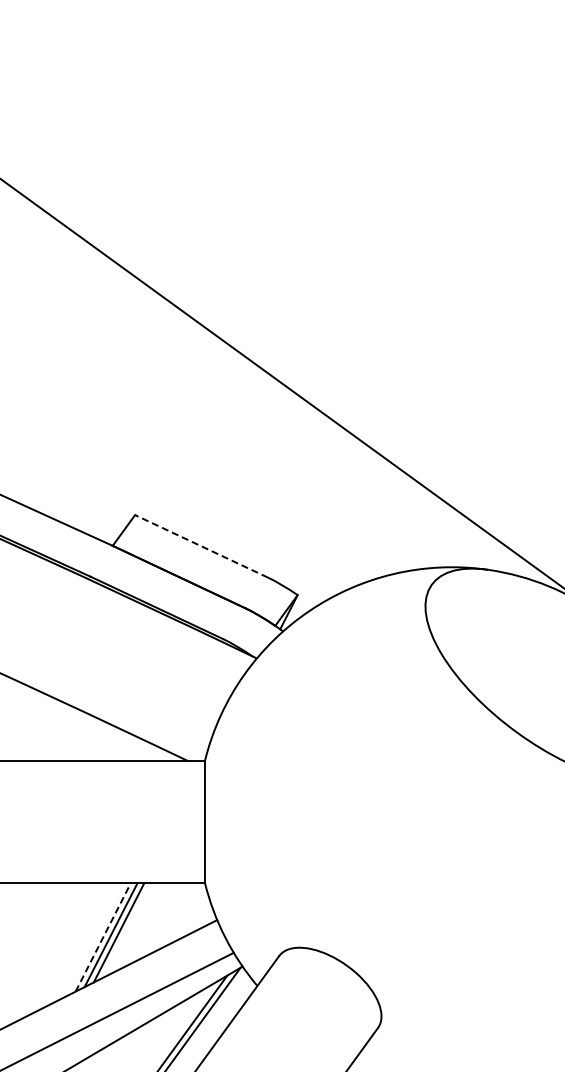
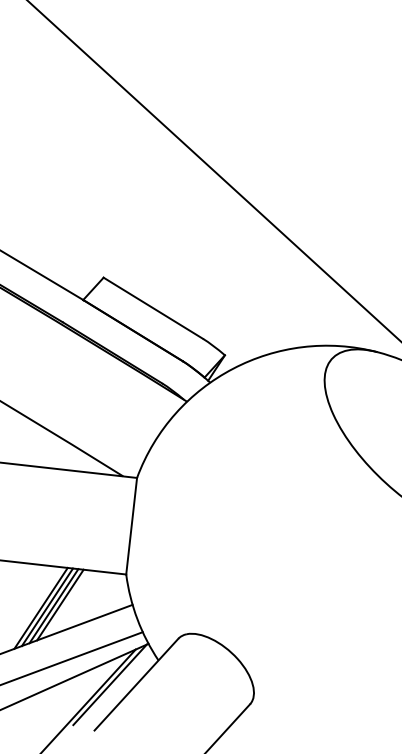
line: (201, 546) -> (153, 308), dashed -> solid
line: (126, 930) -> (60, 605), added
line: (103, 937) -> (41, 608), dashed -> solid

